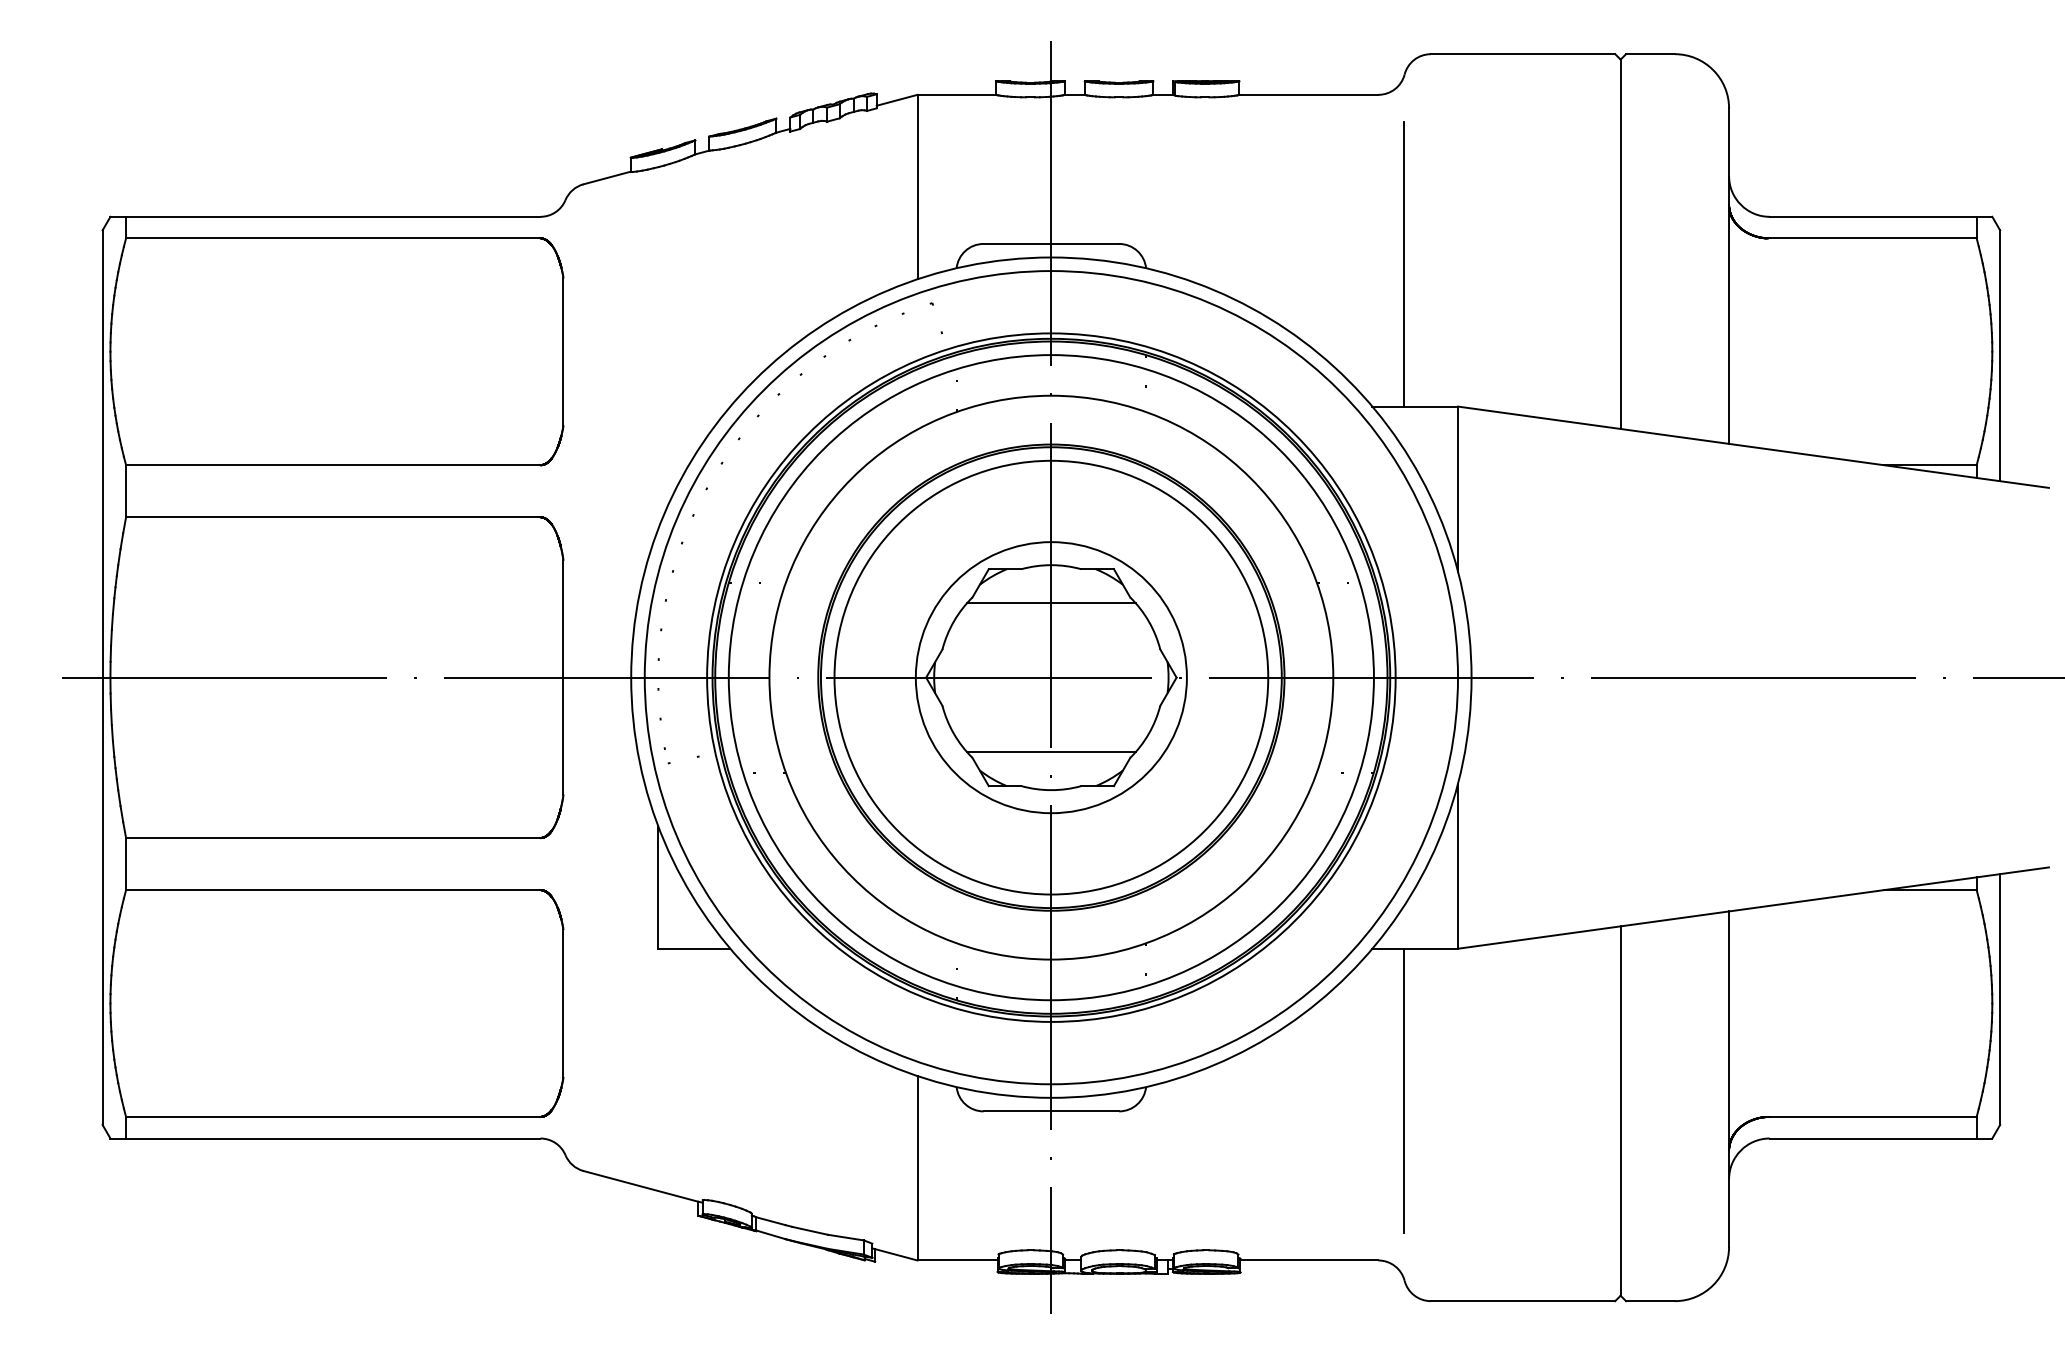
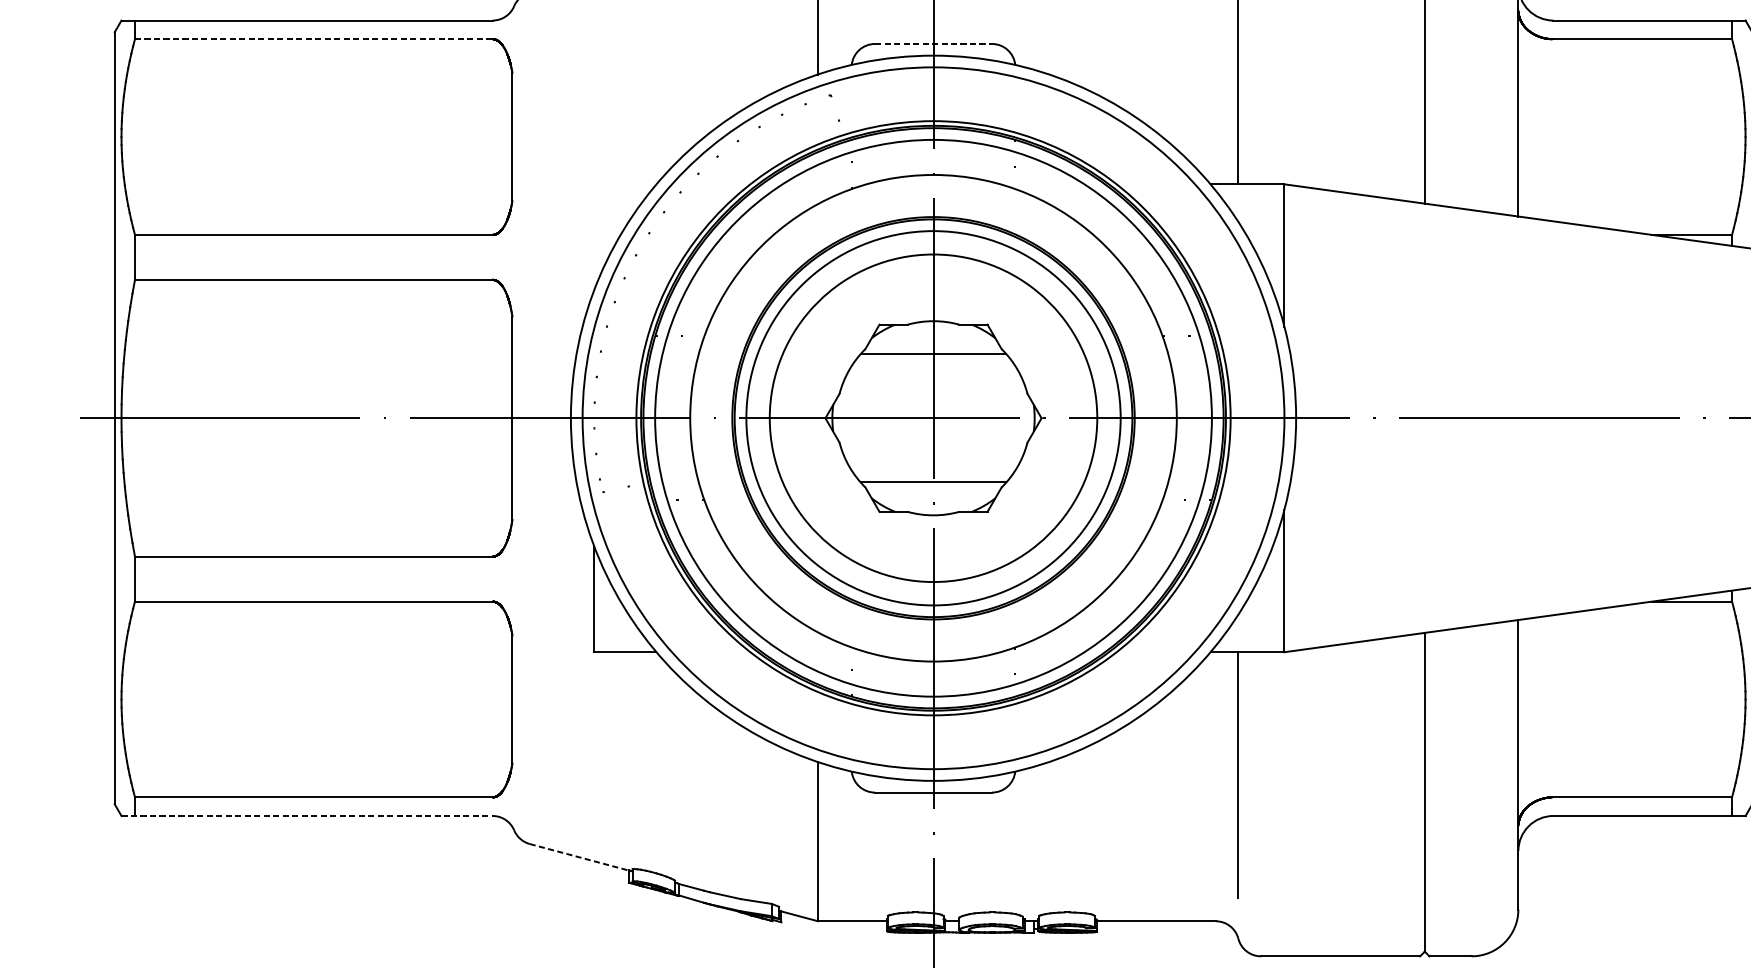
line: (333, 238) -> (313, 39), solid -> dashed
line: (1051, 243) -> (933, 43), solid -> dashed
circle: (1050, 677) -> (932, 418), size x1.4
line: (325, 1138) -> (307, 815), solid -> dashed
line: (641, 1186) -> (579, 857), solid -> dashed

